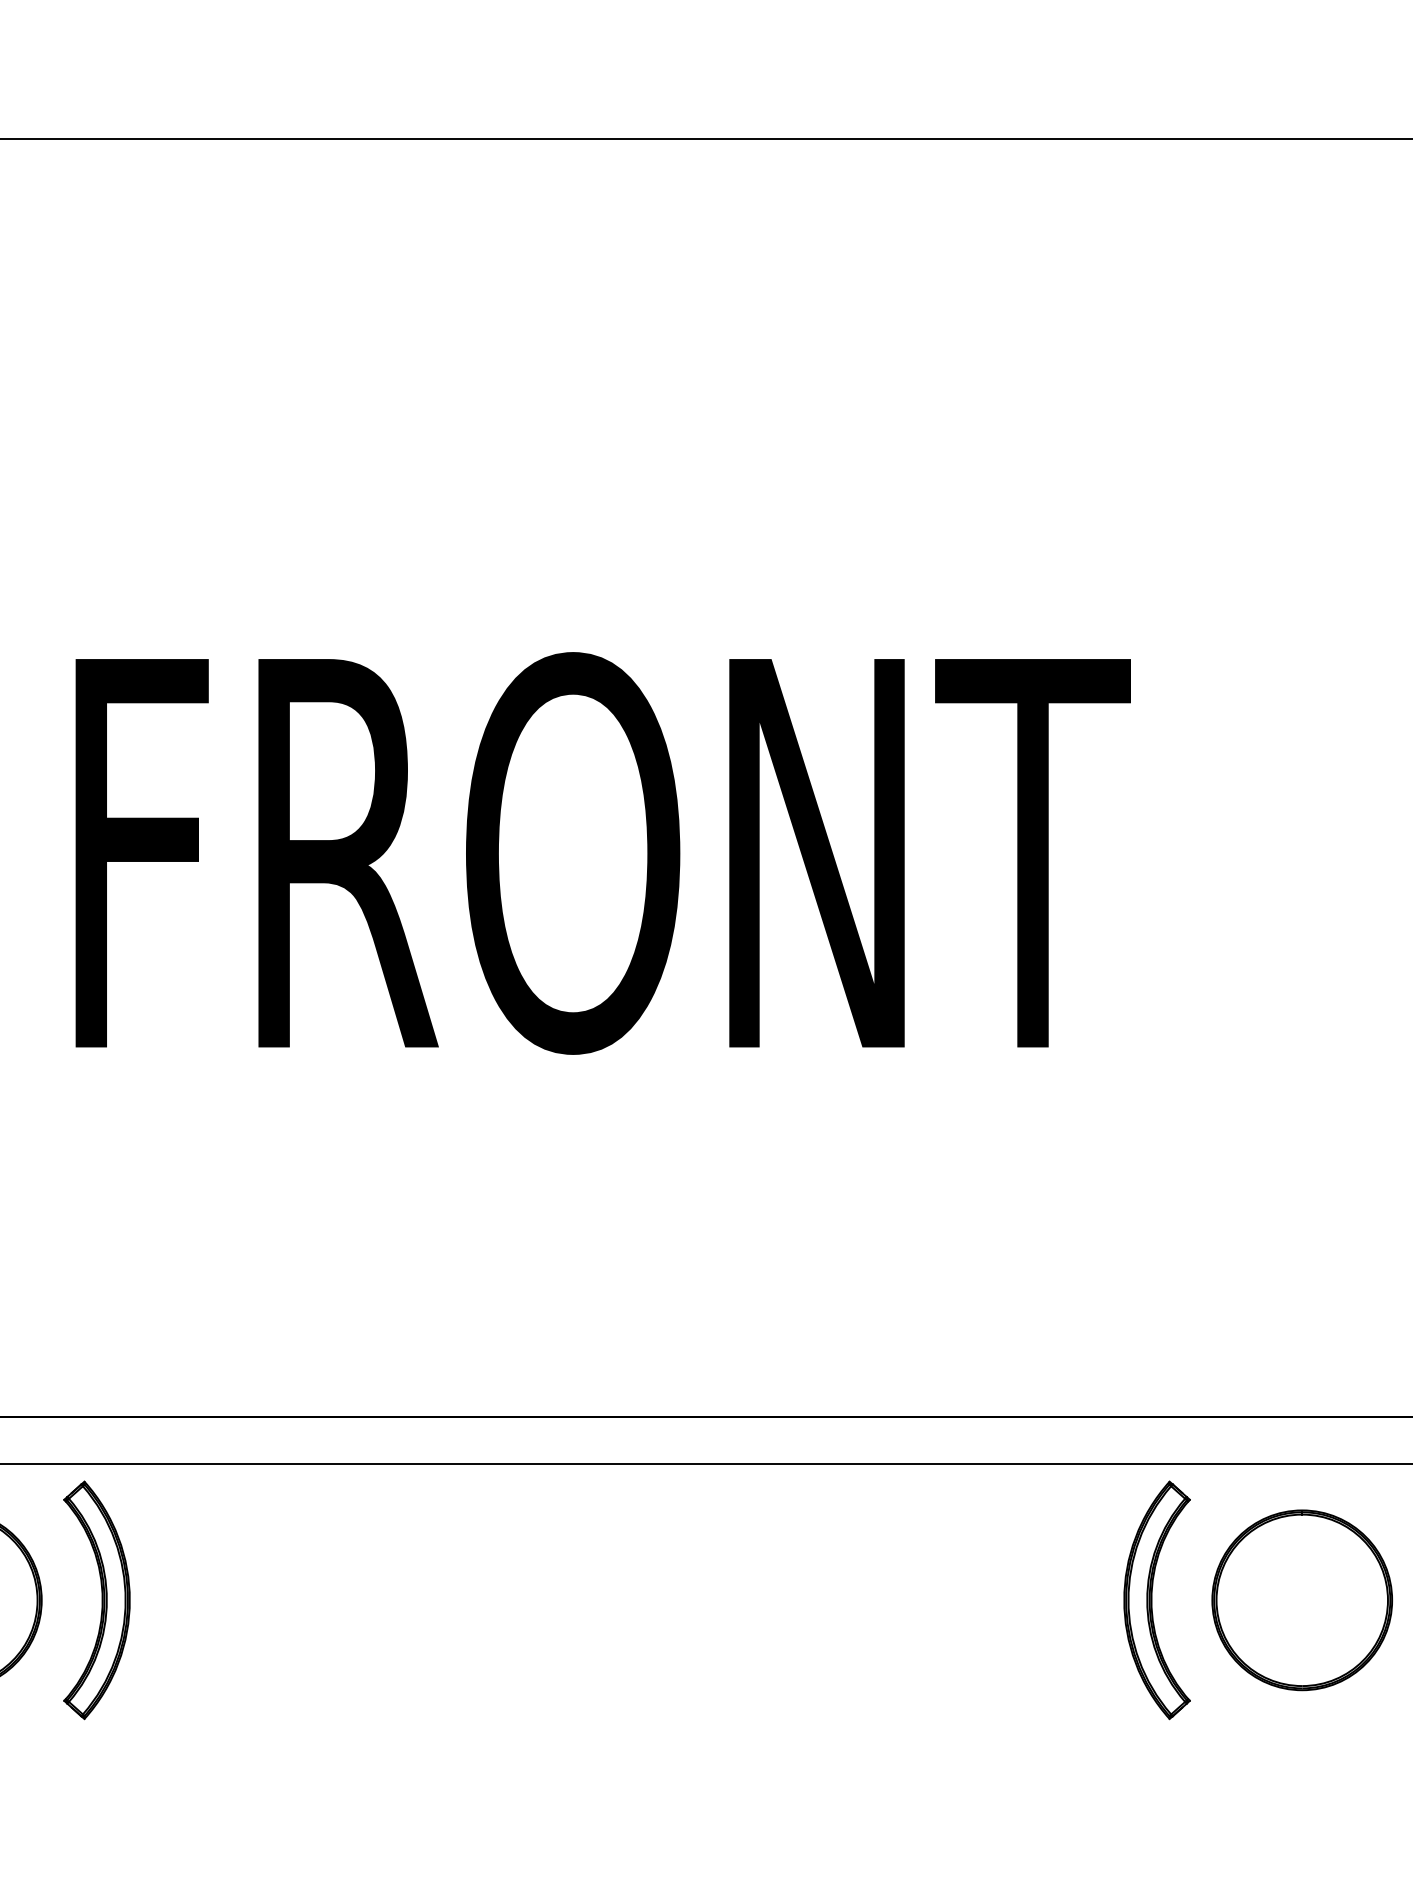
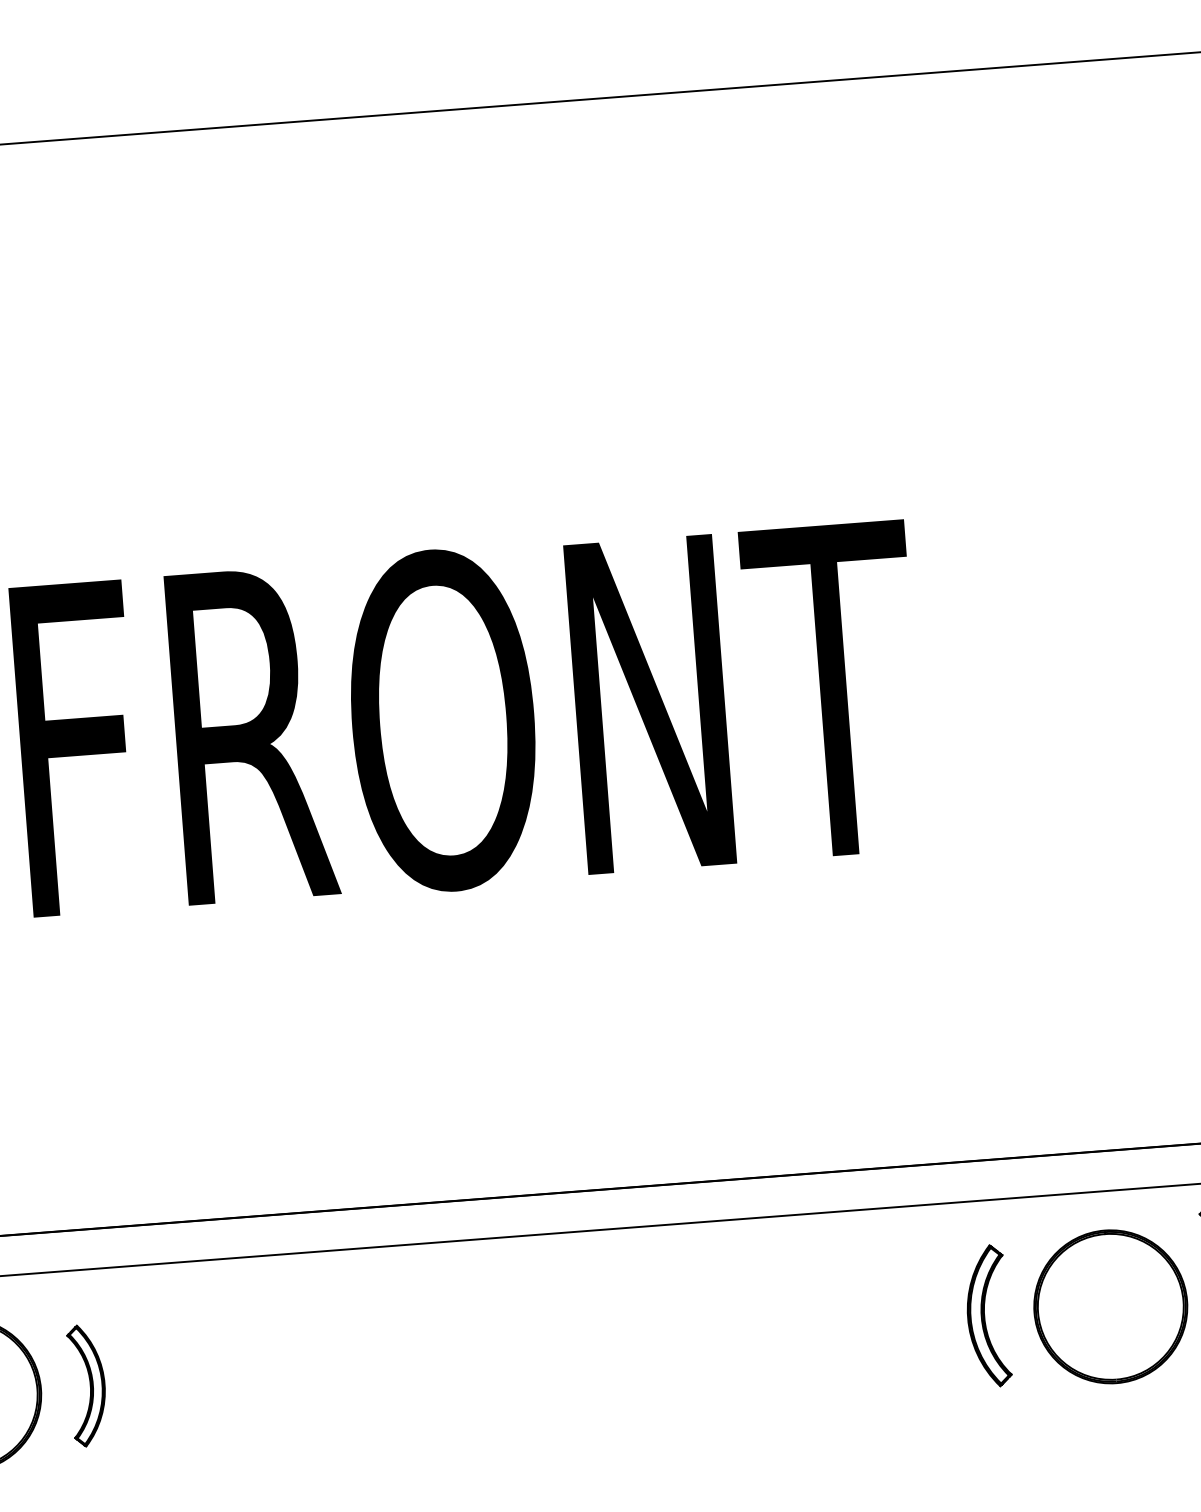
part: (96, 1600) -> (87, 1385), size x0.6
part: (1156, 1600) -> (987, 1316), size x0.7

